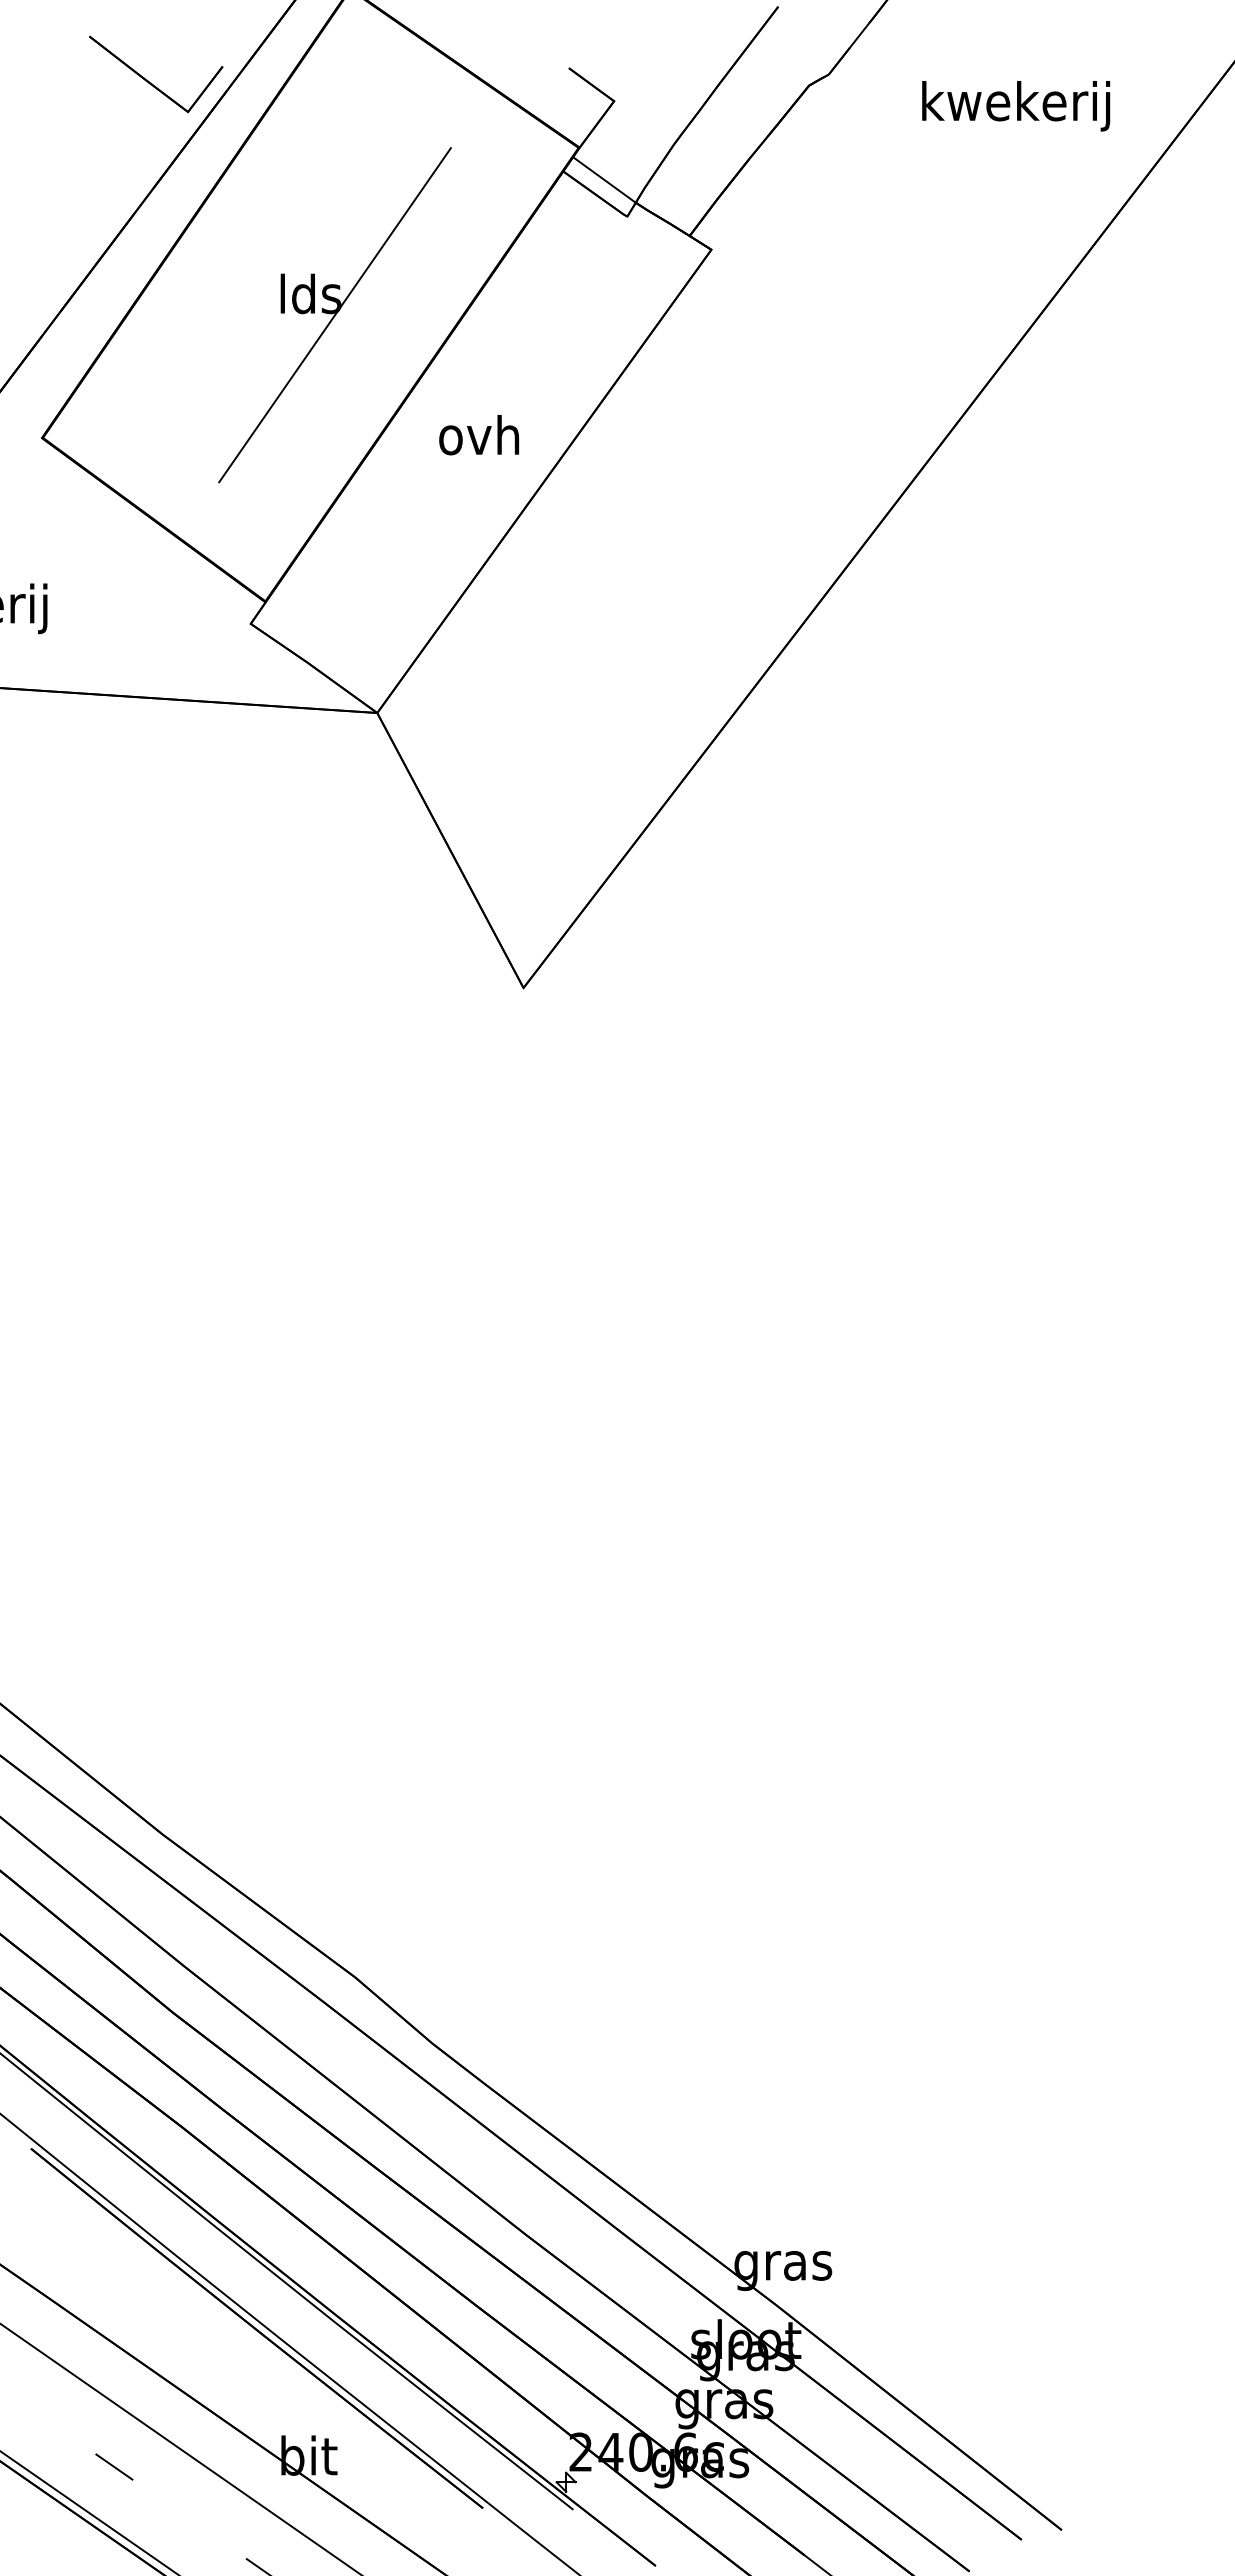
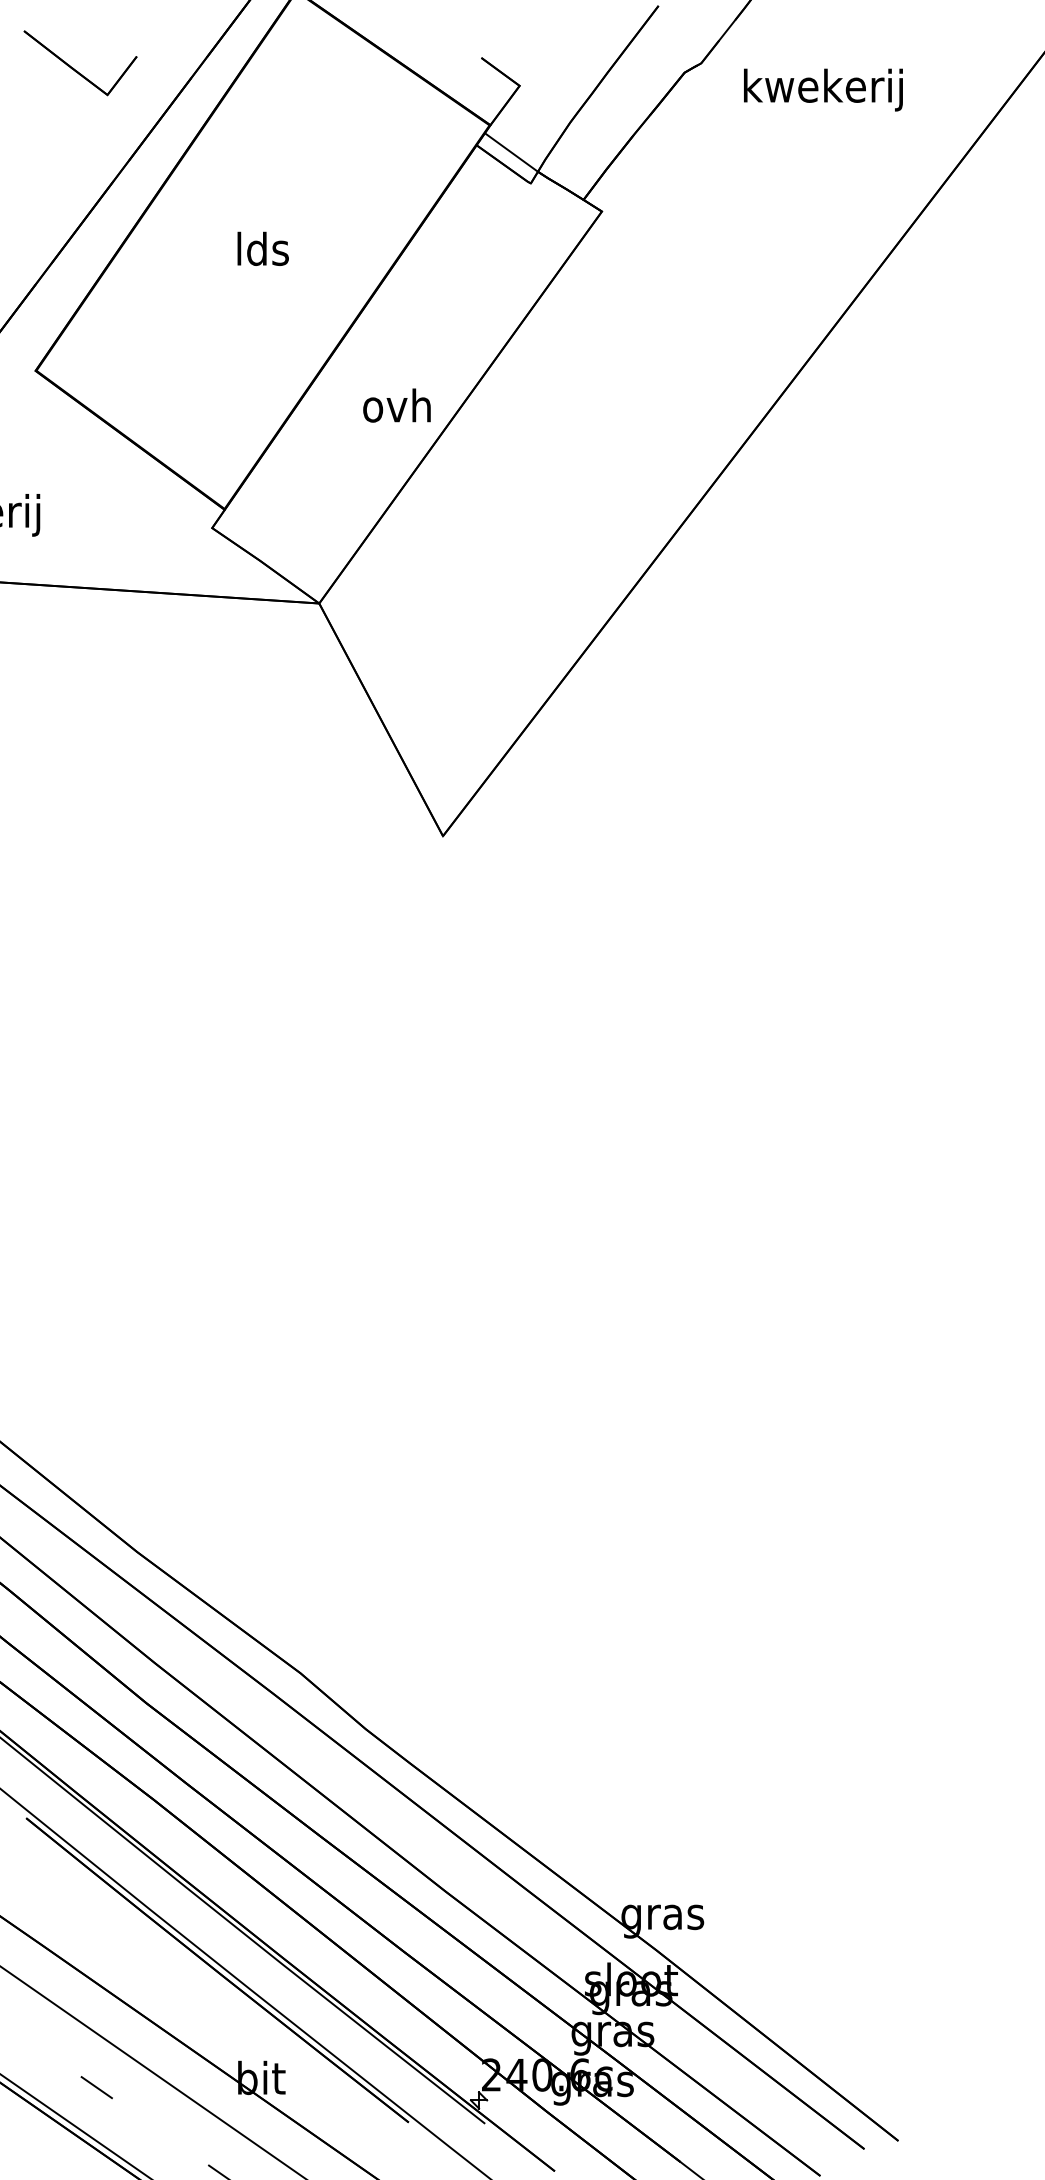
part: (152, 83) -> (77, 70), moved
text: (1016, 106) -> (823, 90), moved
line: (334, 315) -> (283, 267), removed
text: (479, 435) -> (397, 405), moved

